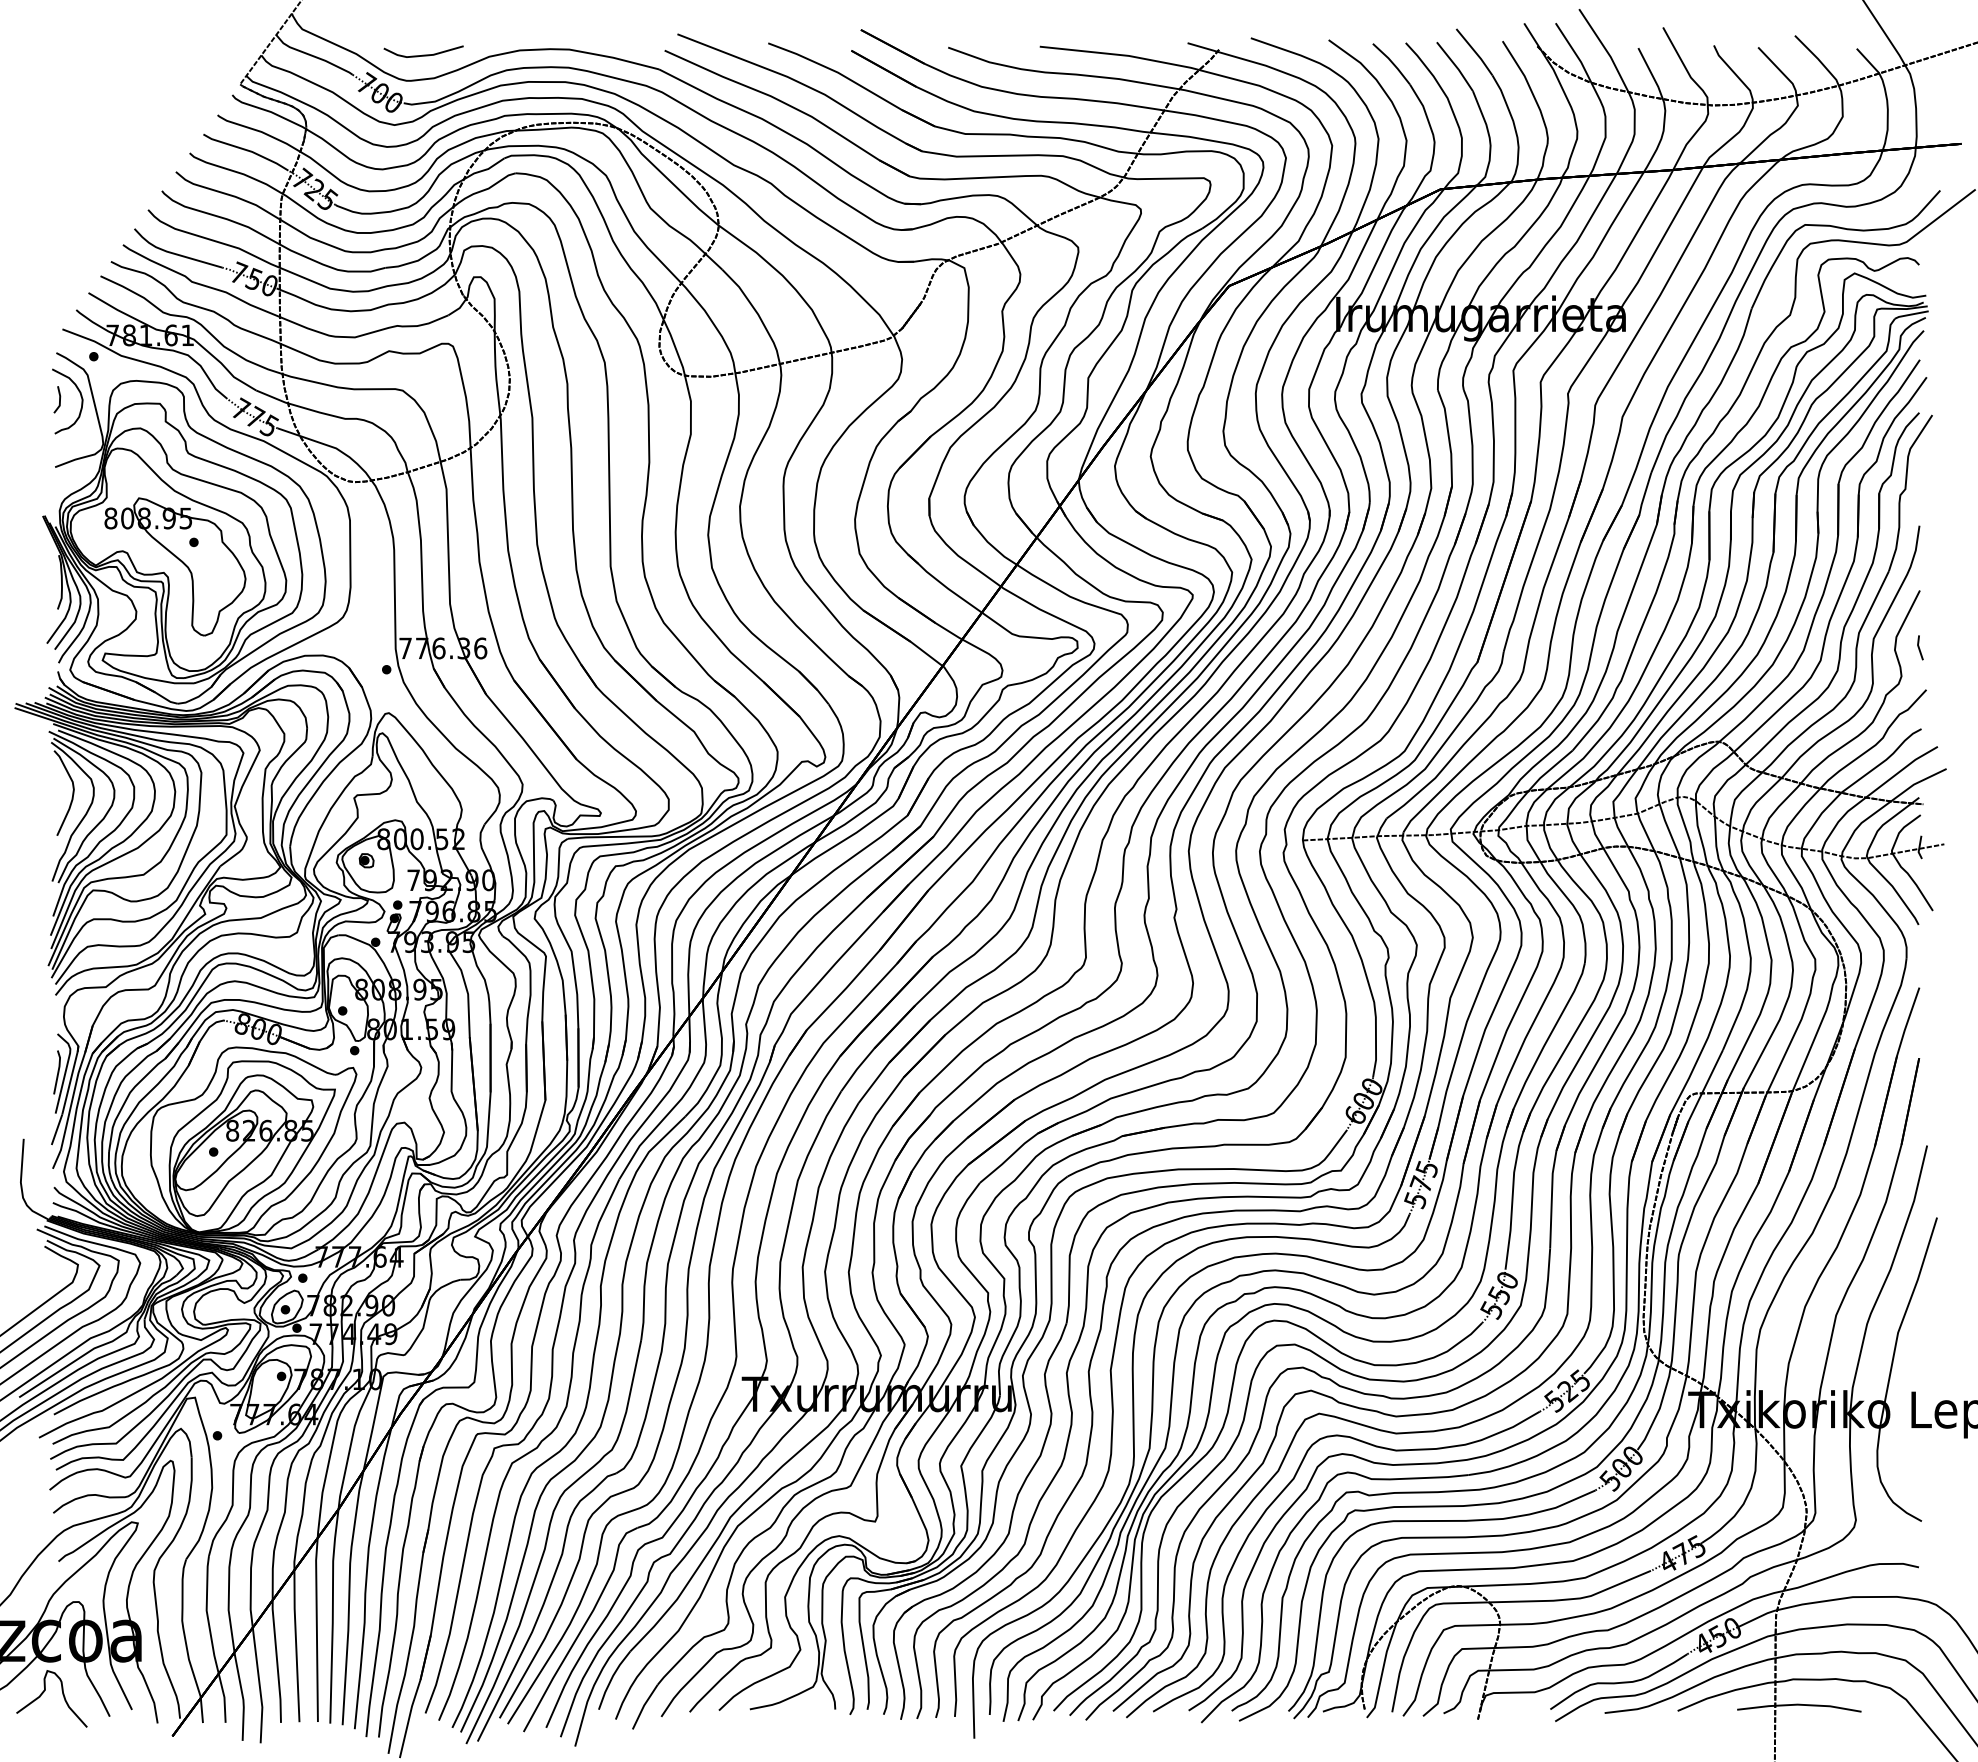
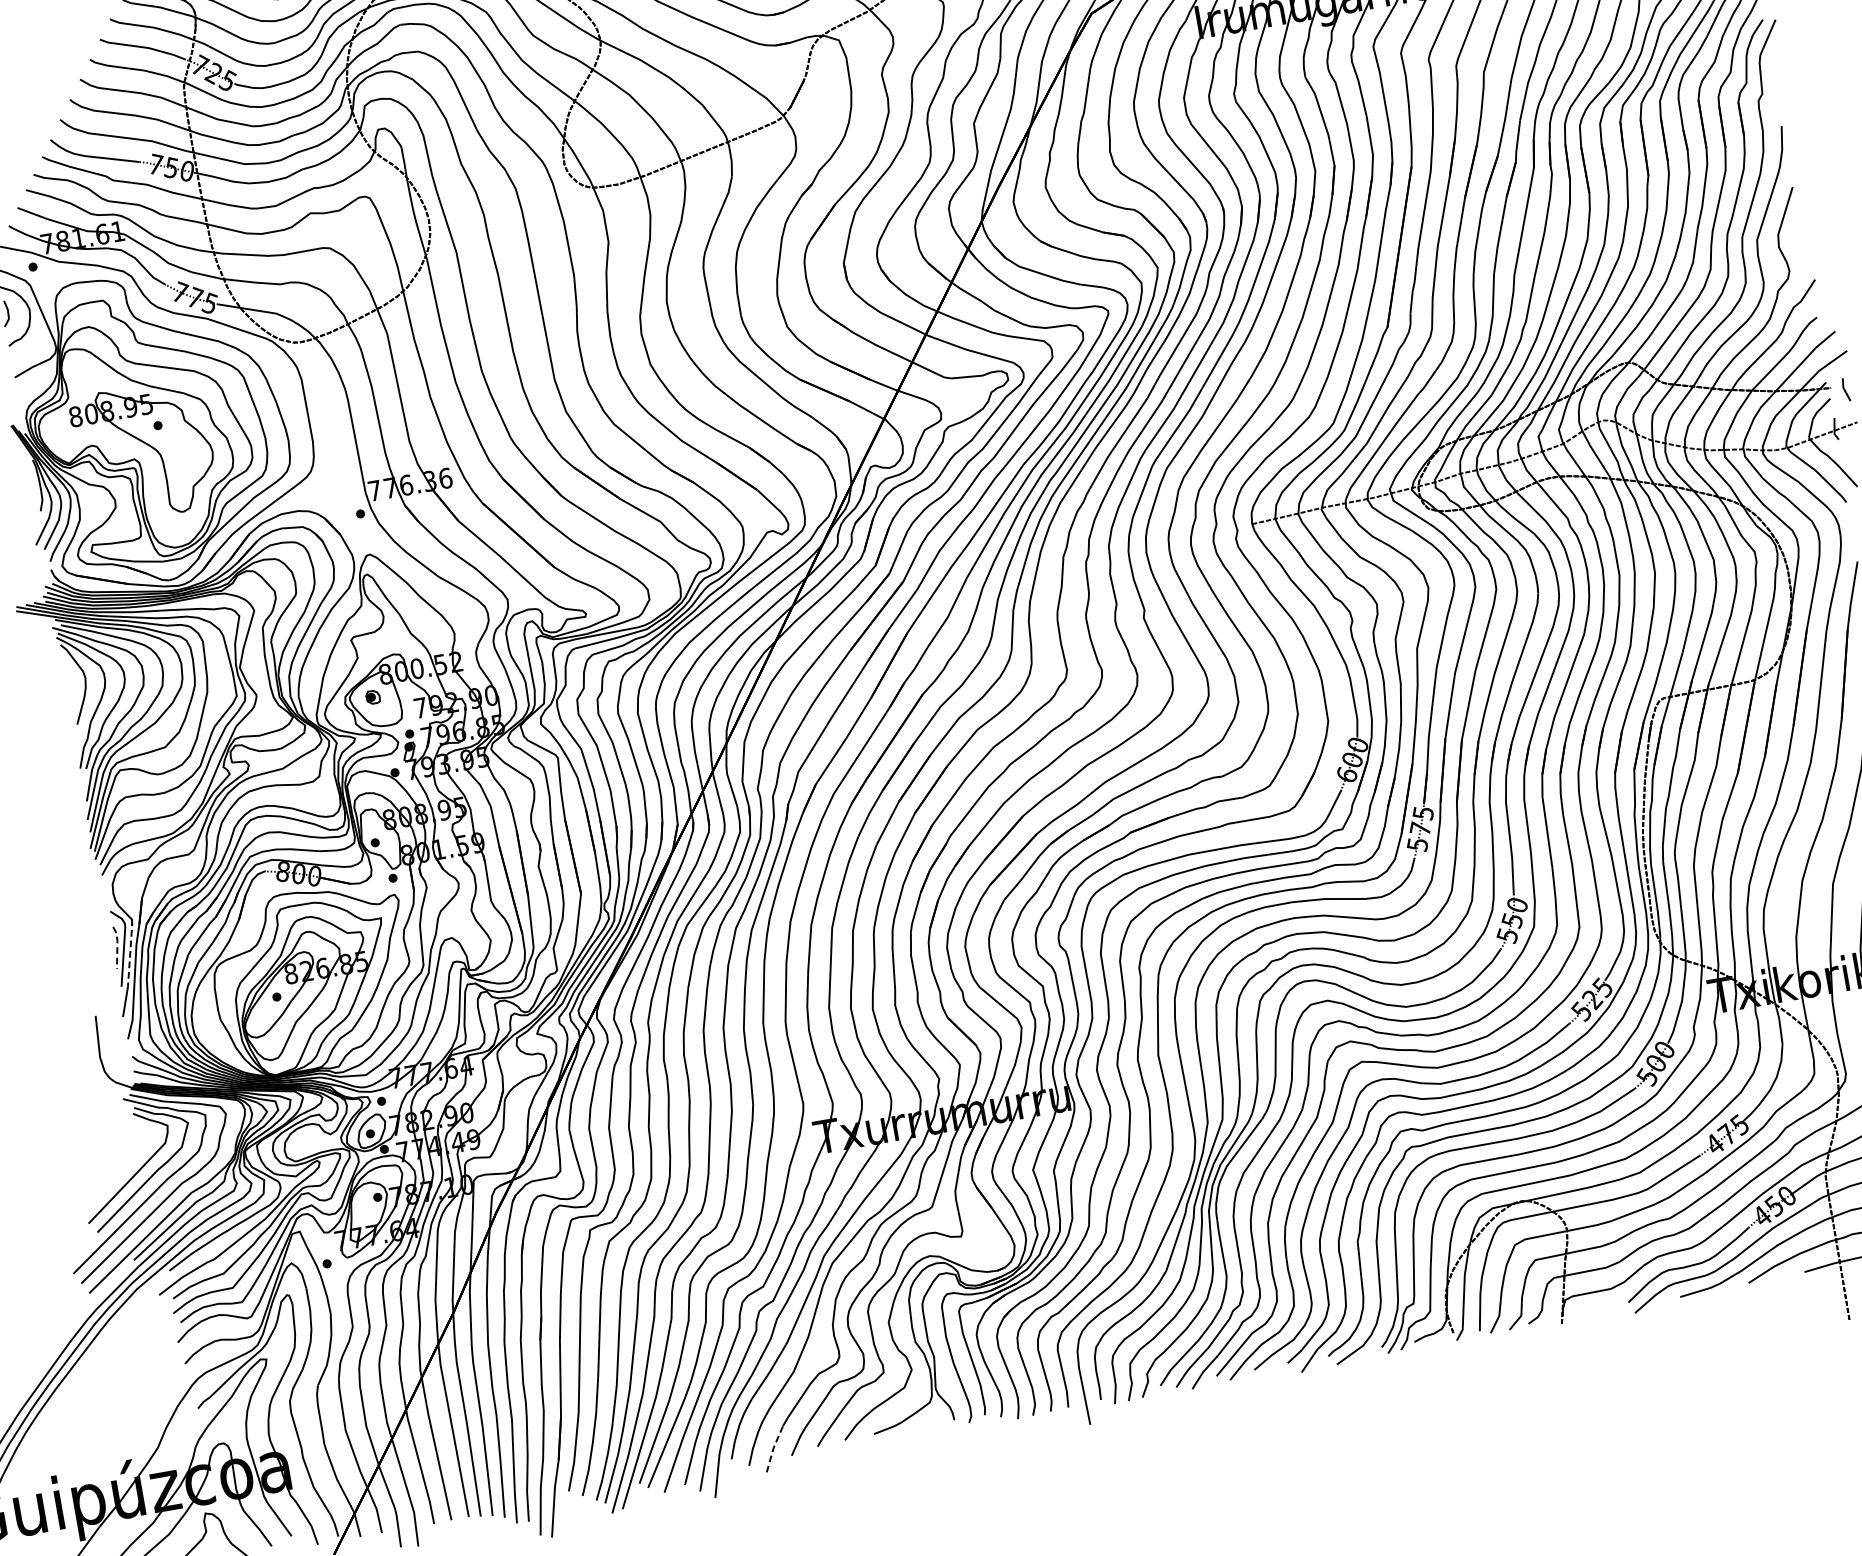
line: (1919, 647) -> (1845, 389), moved
line: (58, 1071) -> (117, 946), solid -> dashed
line: (70, 1079) -> (129, 952), solid -> dashed
line: (644, 1705) -> (773, 1447), solid -> dashed

